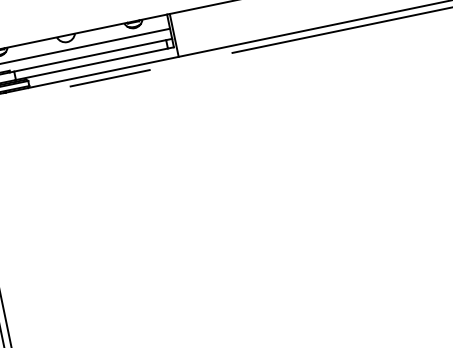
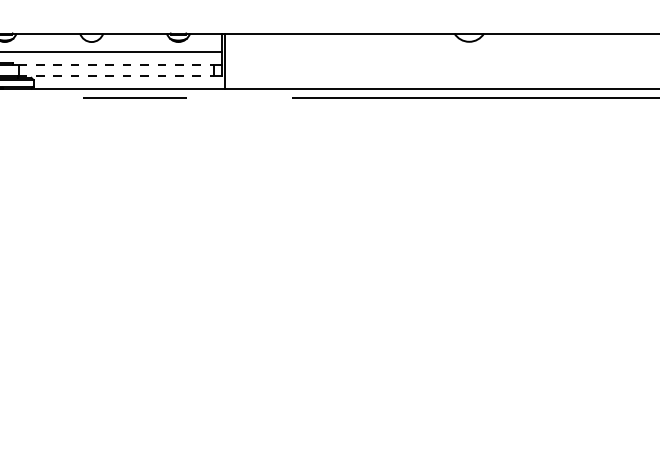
line: (90, 55) -> (116, 64), solid -> dashed
line: (91, 64) -> (116, 75), solid -> dashed

